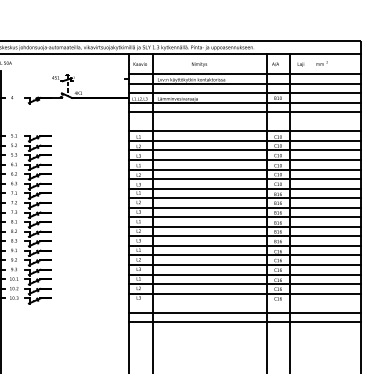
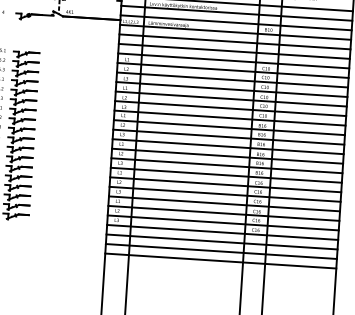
line: (244, 121) -> (233, 51), added
line: (244, 303) -> (221, 232), added
line: (244, 331) -> (220, 260), added

